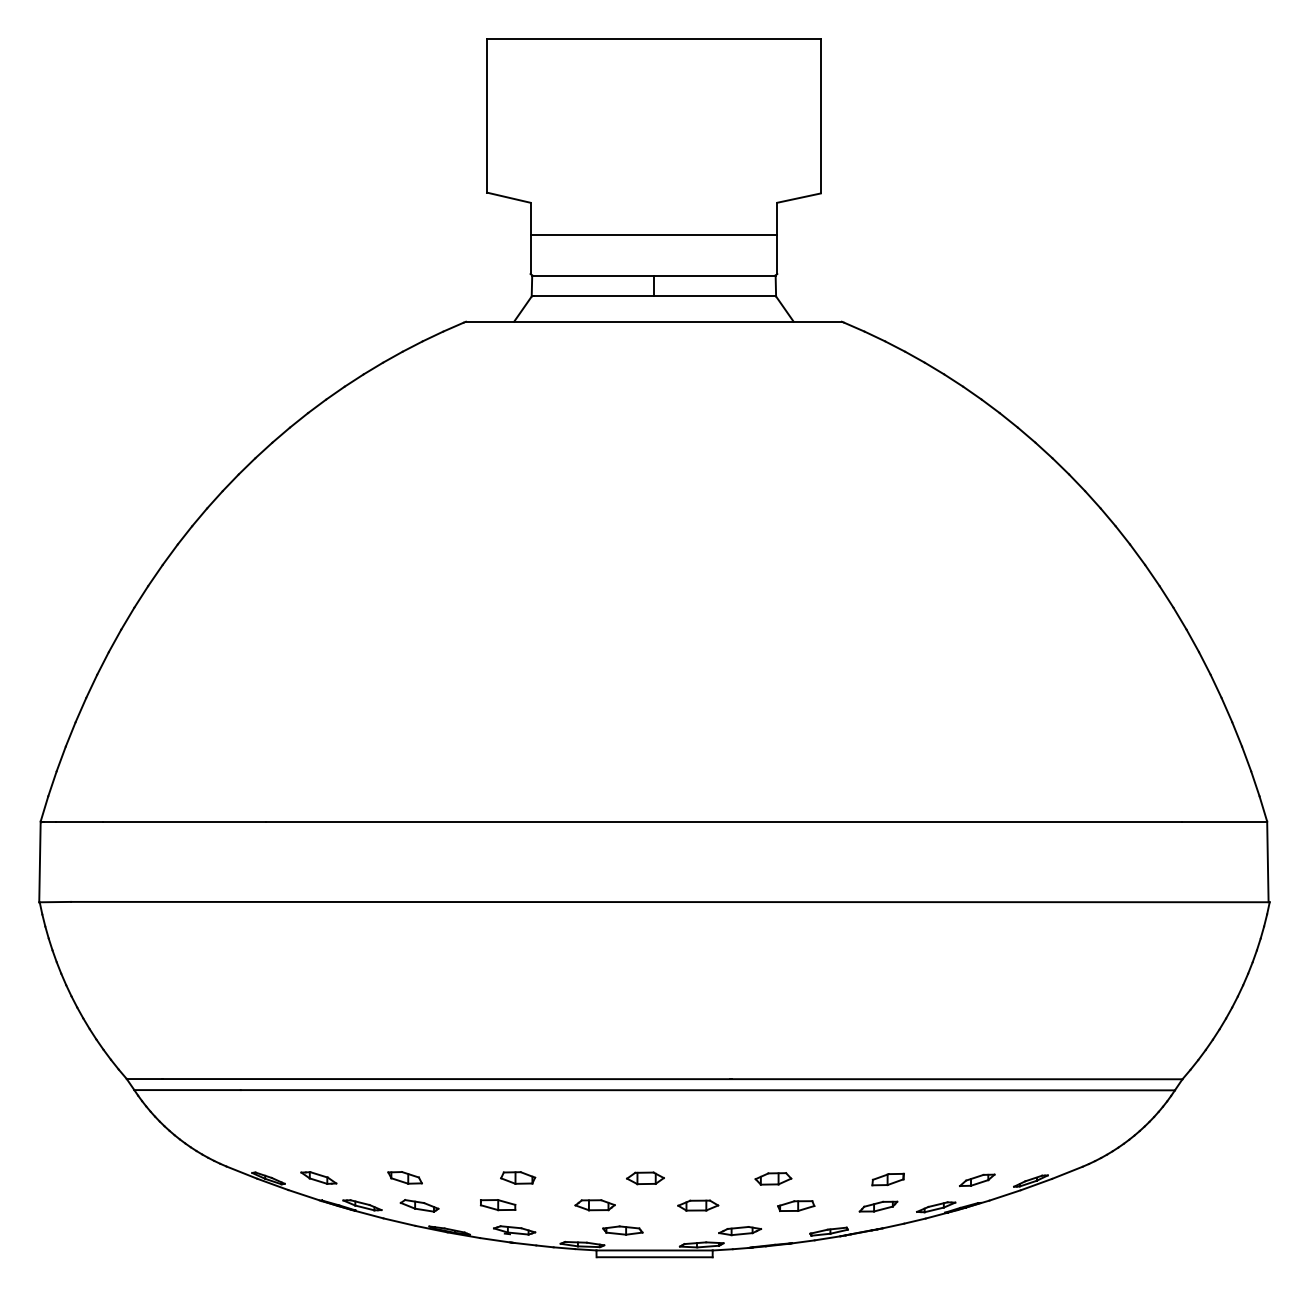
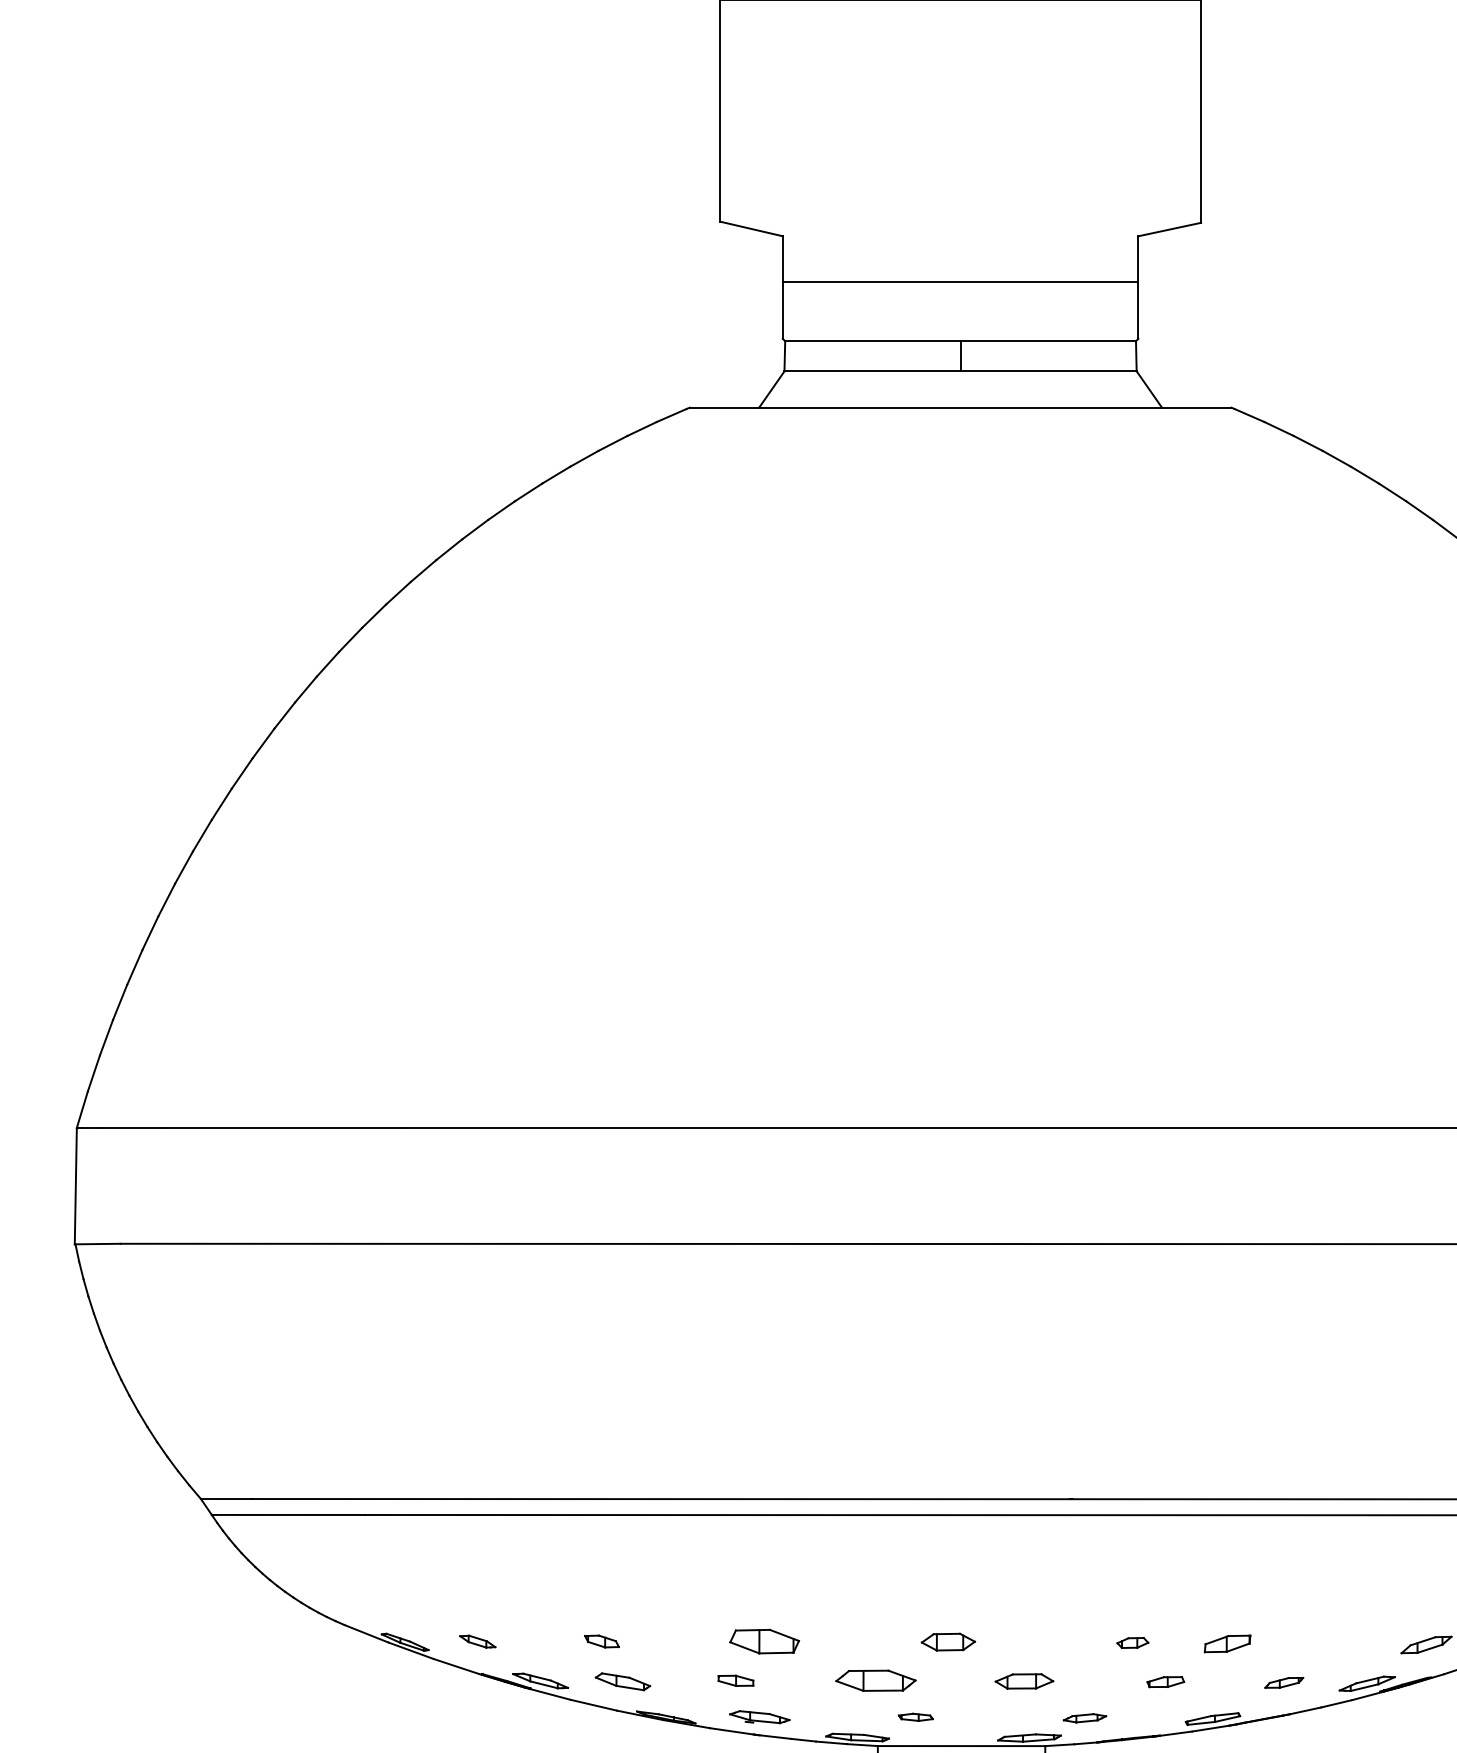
part: (318, 1177) -> (477, 1640), size x0.7
part: (404, 1177) -> (601, 1640), size x0.7
part: (518, 1177) -> (765, 1640), size x1.4
part: (773, 1178) -> (1132, 1642), size x0.6
part: (887, 1179) -> (1226, 1643), moved
part: (497, 1205) -> (735, 1681), size x0.7
part: (594, 1205) -> (874, 1681), size x1.4
part: (796, 1205) -> (1166, 1681), size x0.7
part: (878, 1206) -> (1284, 1682), size x0.7
part: (622, 1230) -> (915, 1717), size x0.6
part: (740, 1231) -> (1085, 1718), size x0.7

